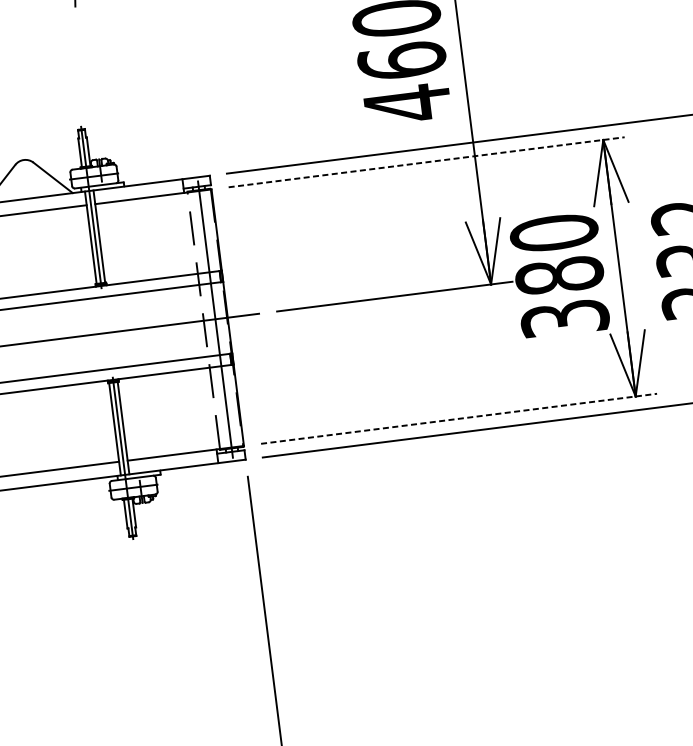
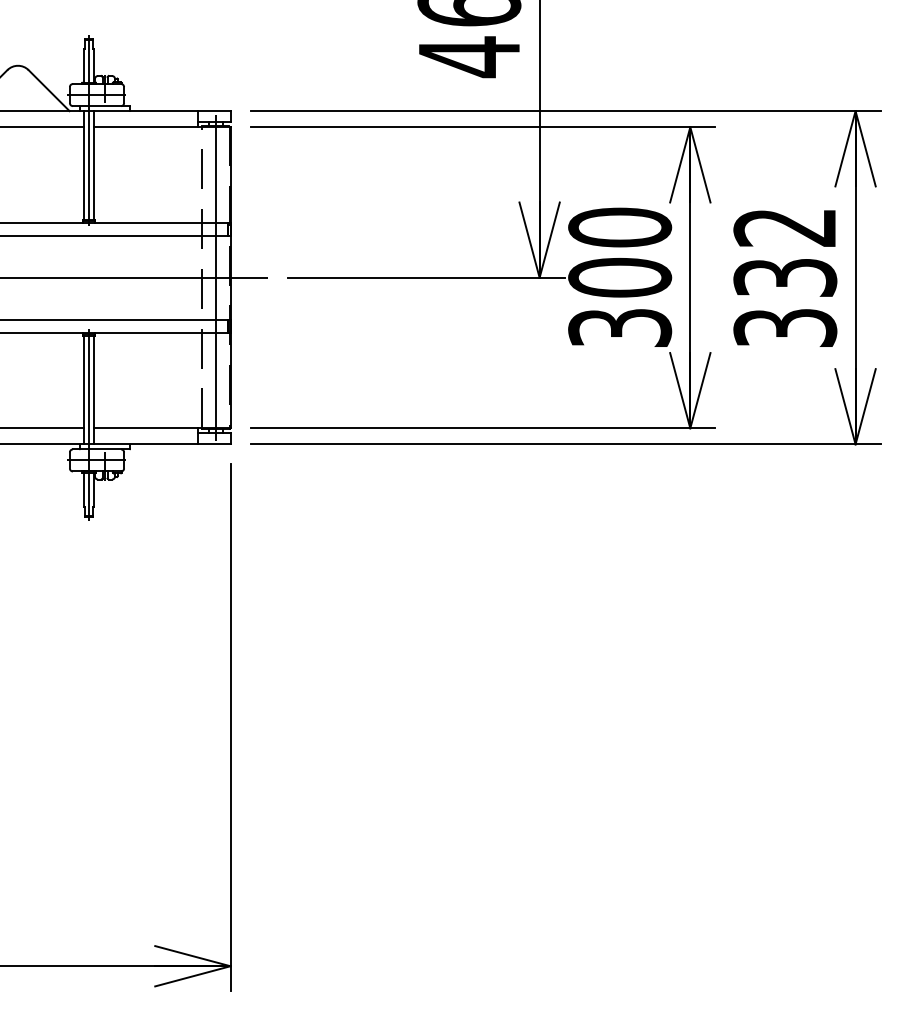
line: (427, 162) -> (483, 127), dashed -> solid
text: (559, 275) -> (619, 277), 380 -> 300
line: (459, 418) -> (483, 428), dashed -> solid

